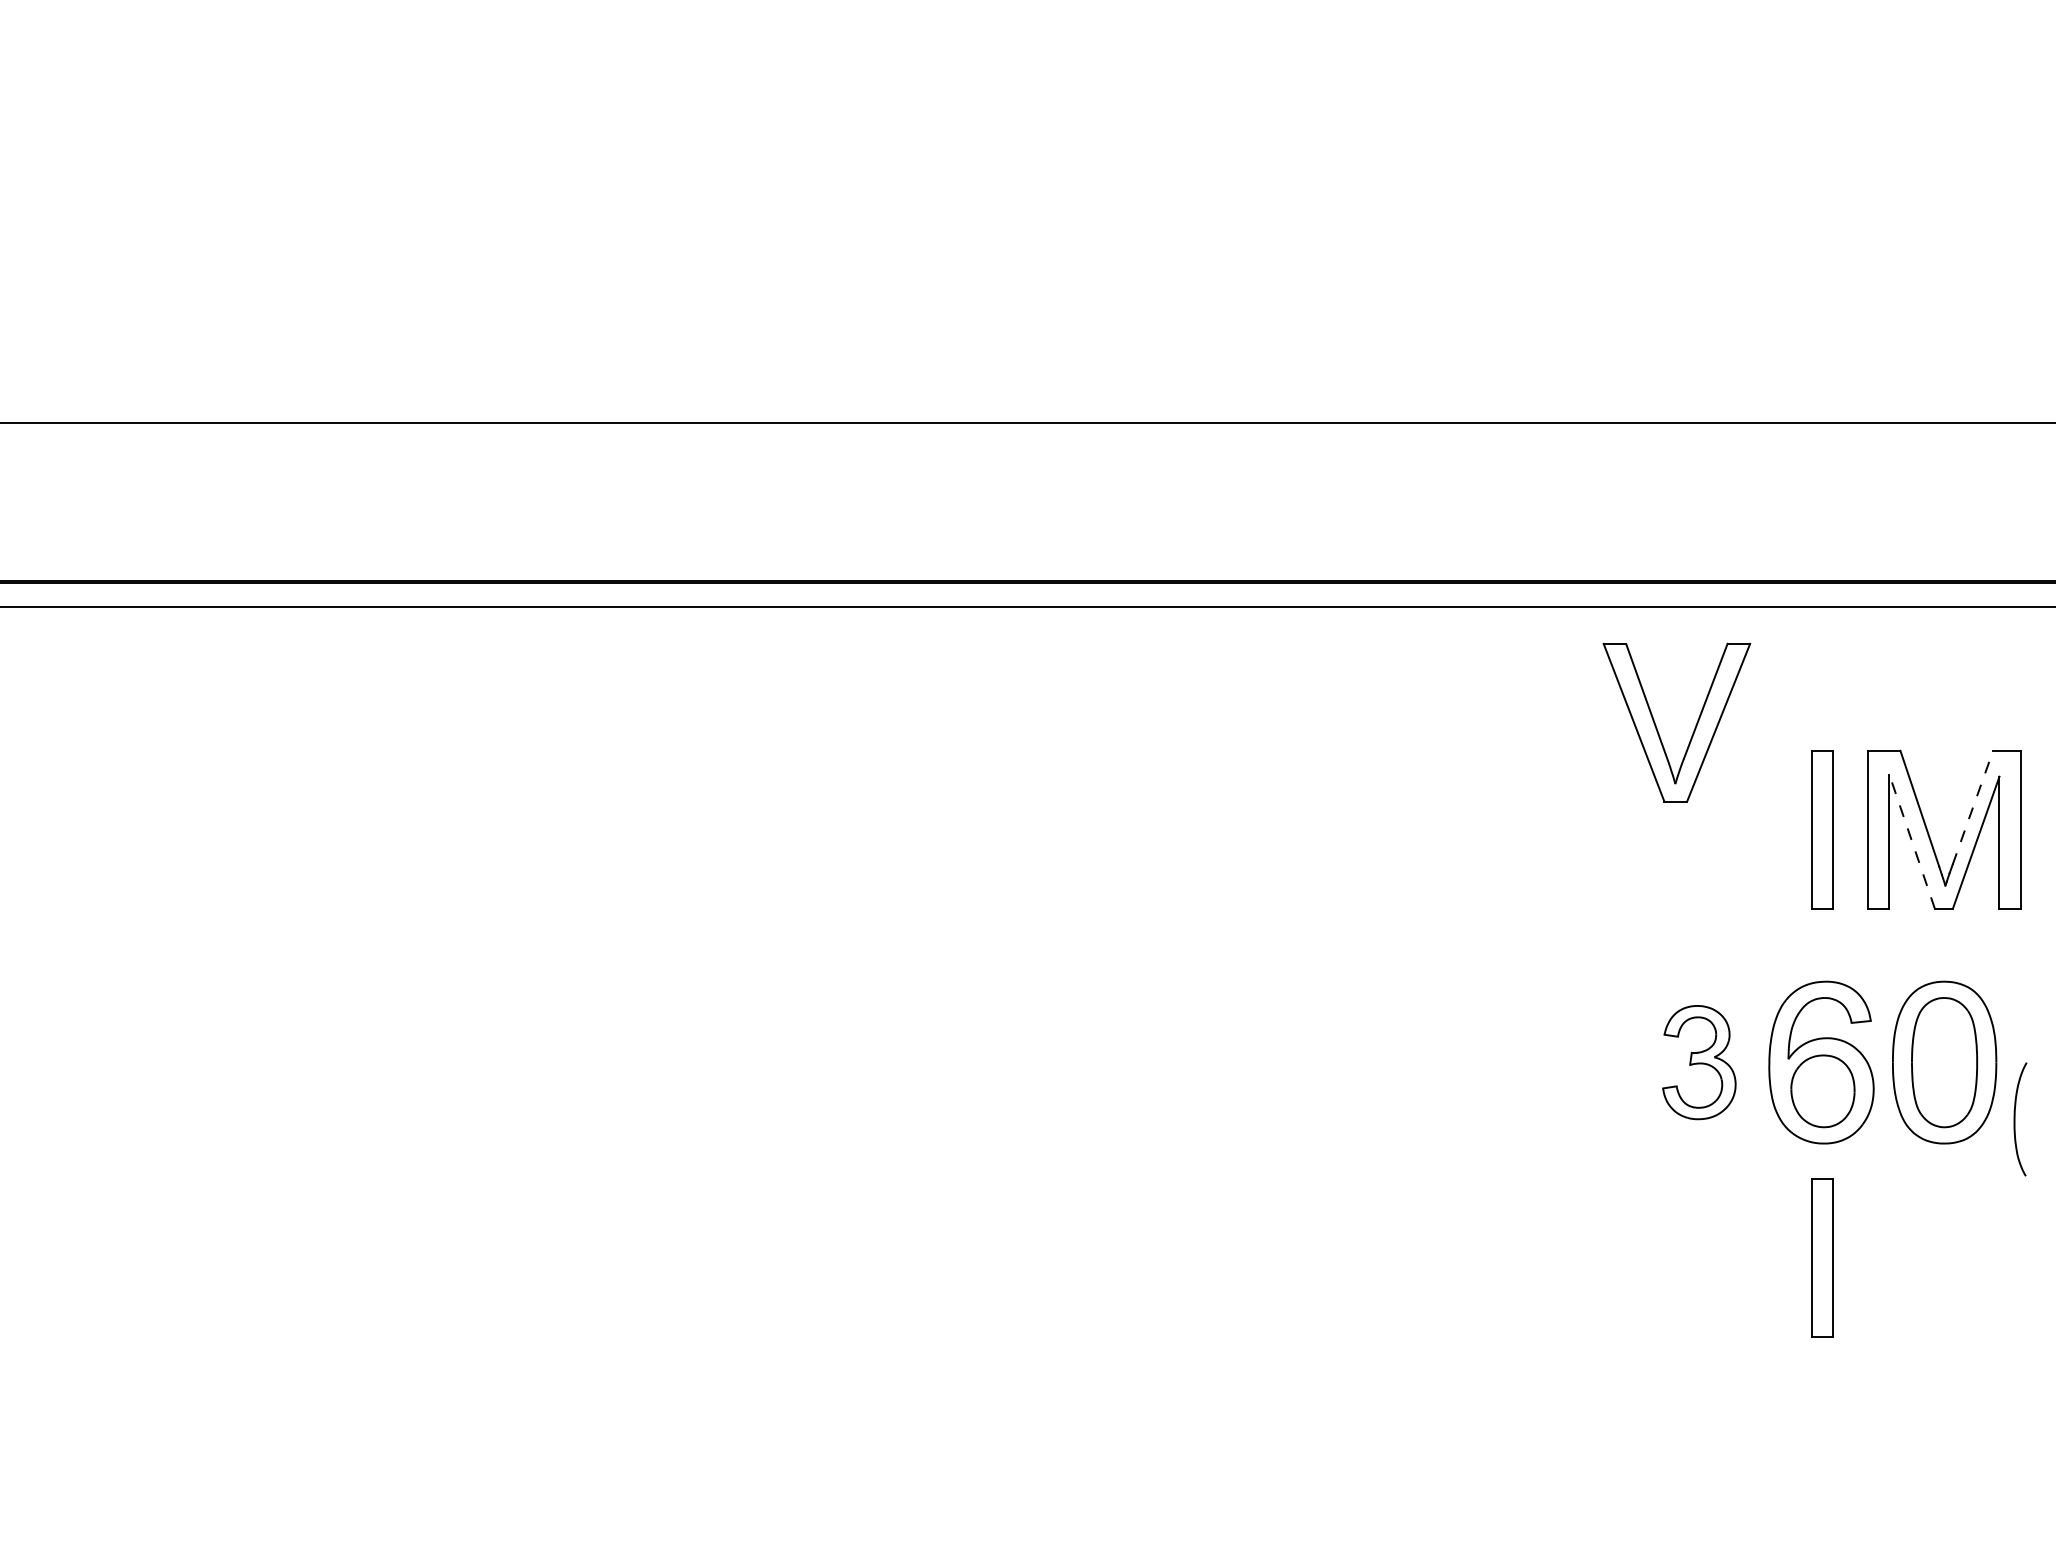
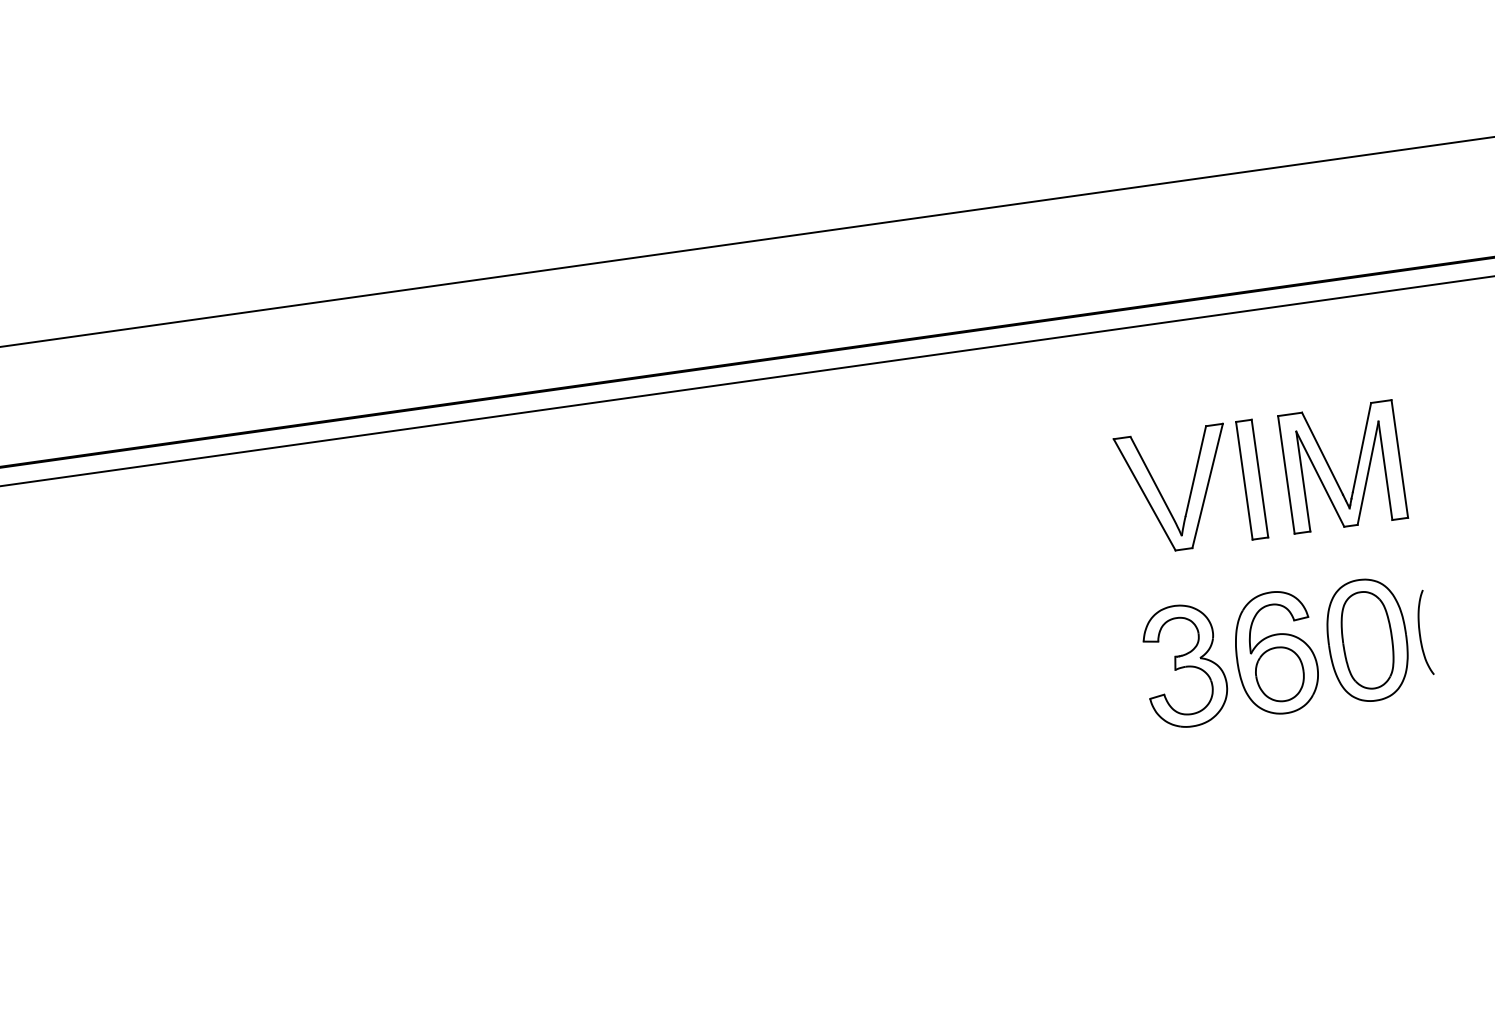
part: (1694, 727) -> (1190, 491), moved
line: (1973, 807) -> (1362, 447), dashed -> solid
line: (1912, 841) -> (1320, 478), dashed -> solid
part: (1699, 1062) -> (1184, 665), size x1.43
curve: (2015, 1119) -> (1420, 633), moved
part: (1822, 1257) -> (1297, 798), removed

